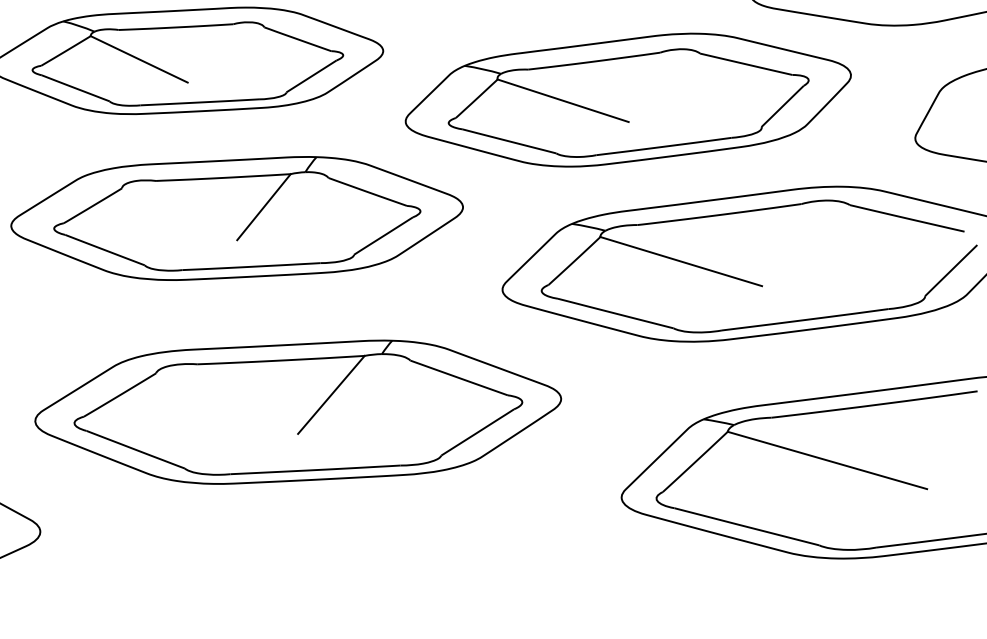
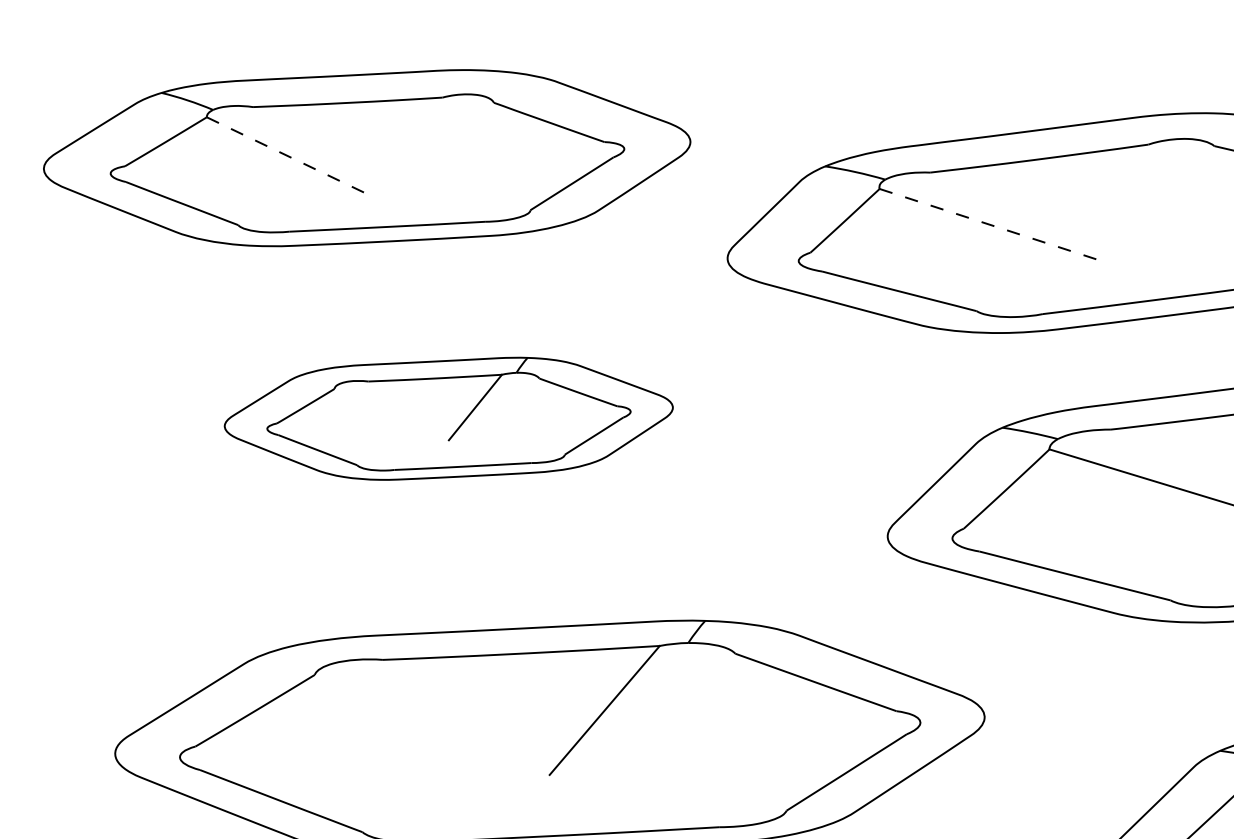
line: (139, 59) -> (287, 155), solid -> dashed
line: (563, 100) -> (988, 223), solid -> dashed
part: (236, 218) -> (447, 418), size x0.6

